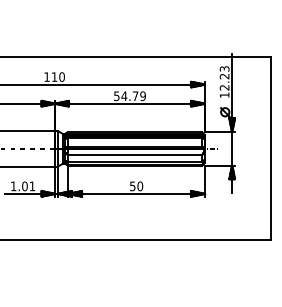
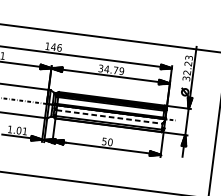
text: (57, 76) -> (56, 46), 110 -> 146
text: (116, 95) -> (100, 67), 54.79 -> 34.79
text: (224, 95) -> (186, 78), 12.23 -> 32.23
line: (135, 155) -> (109, 117), solid -> dashed

